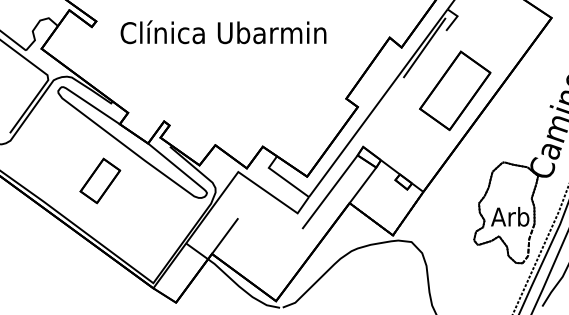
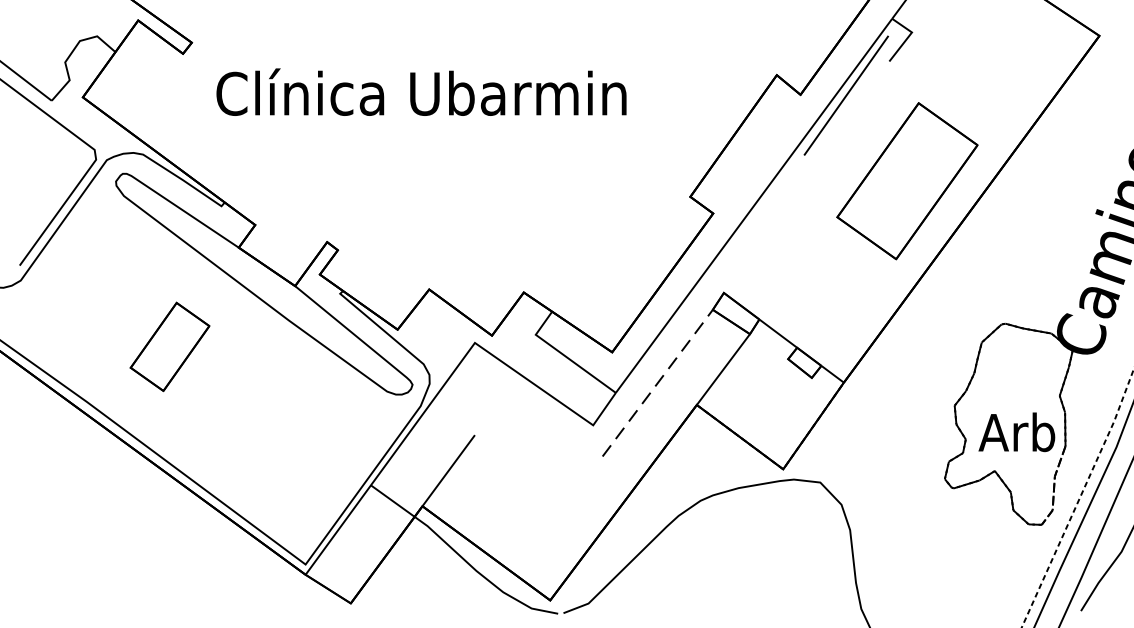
text: (223, 32) -> (421, 92), moved
part: (100, 180) -> (170, 345), moved
line: (330, 191) -> (658, 381), solid -> dashed

